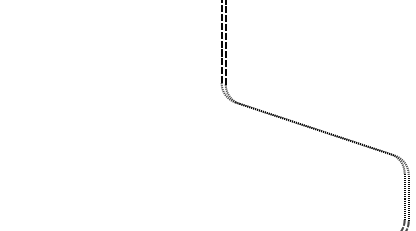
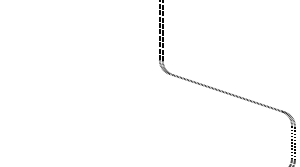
line: (312, 127) -> (225, 92), removed

